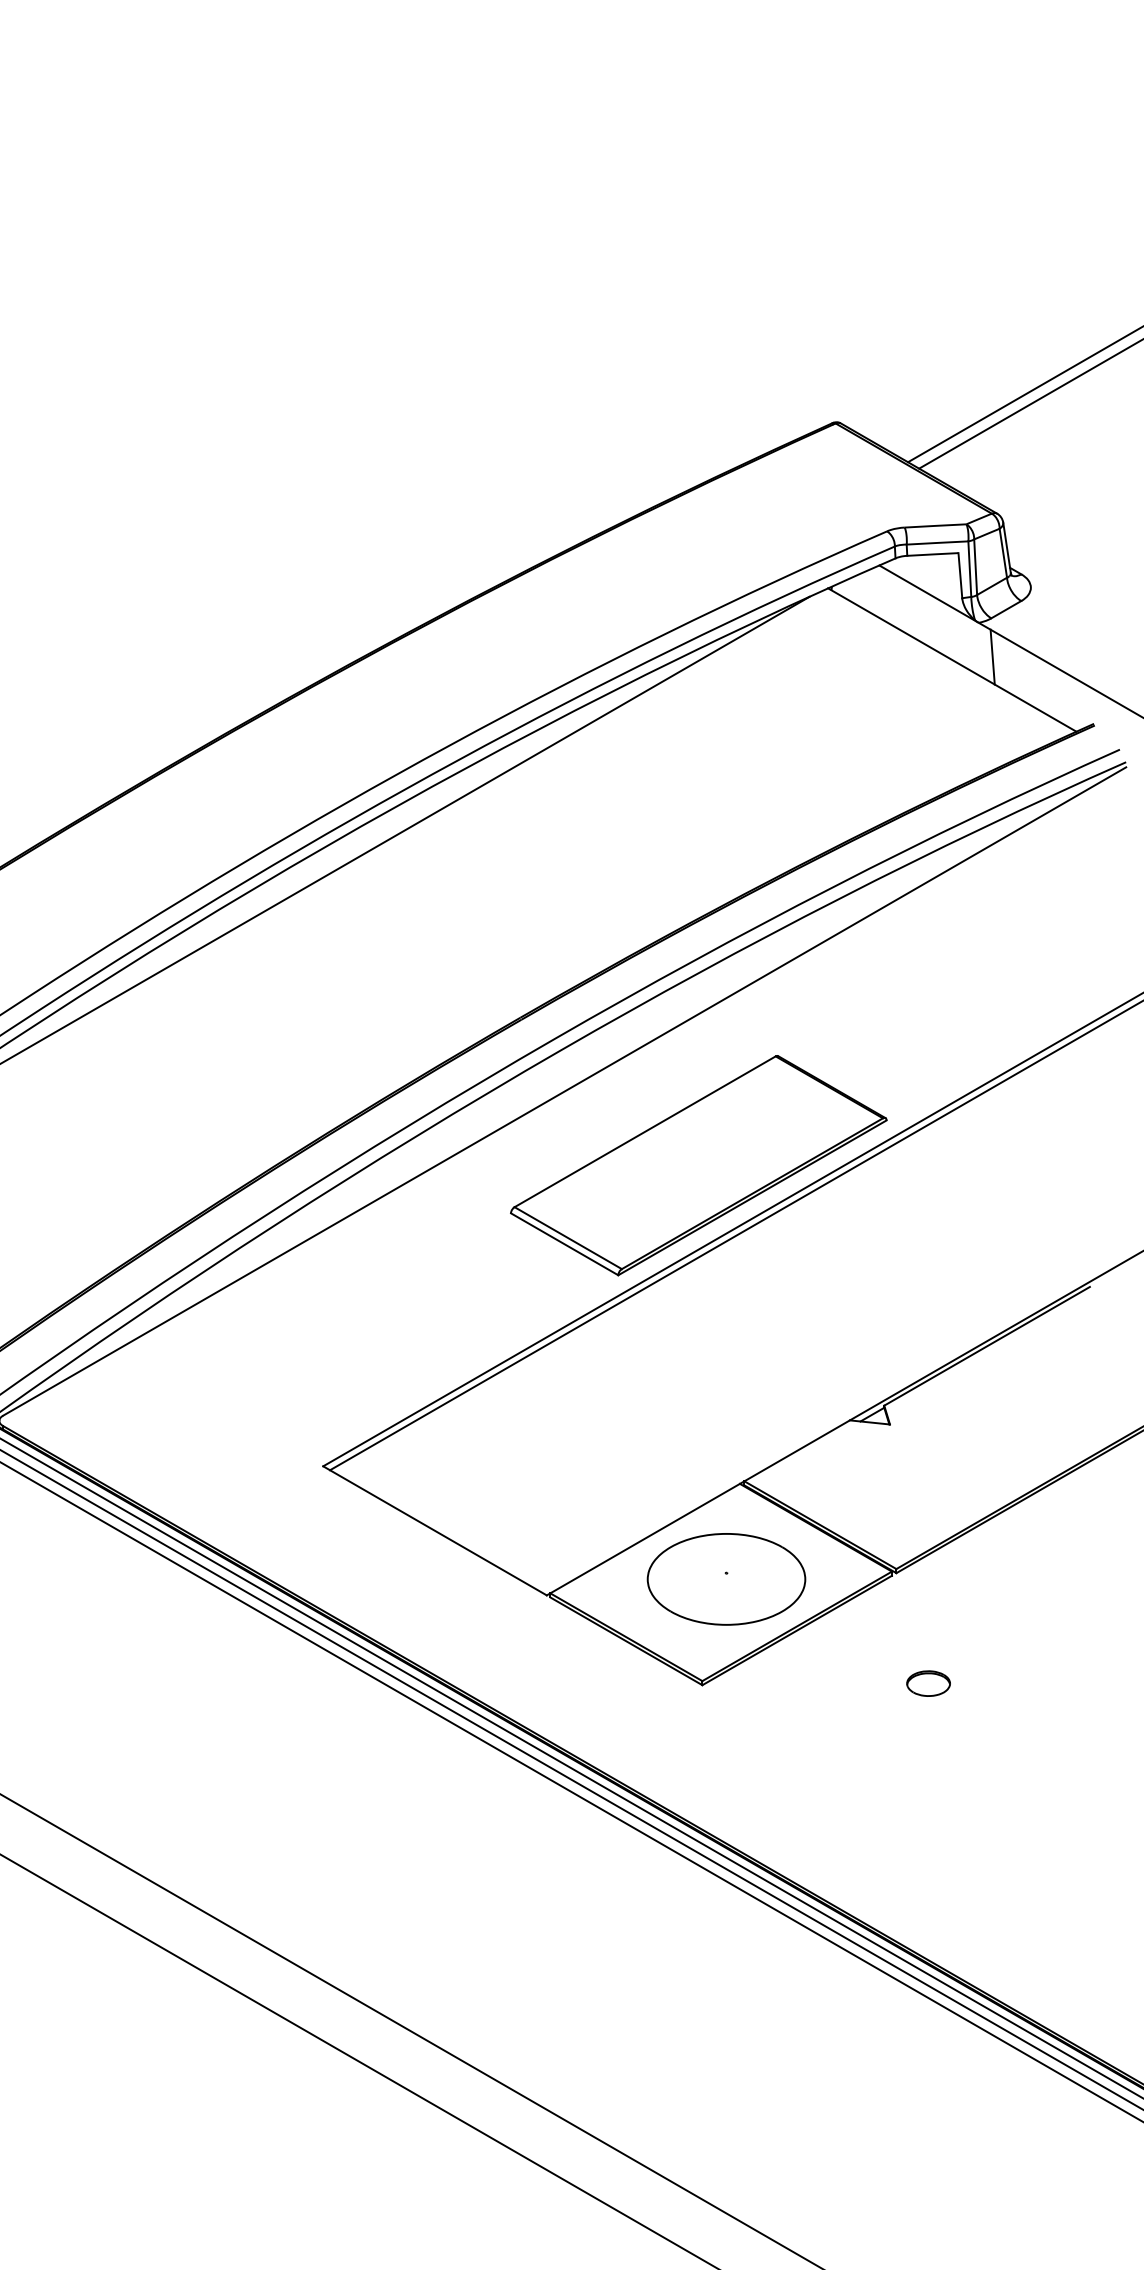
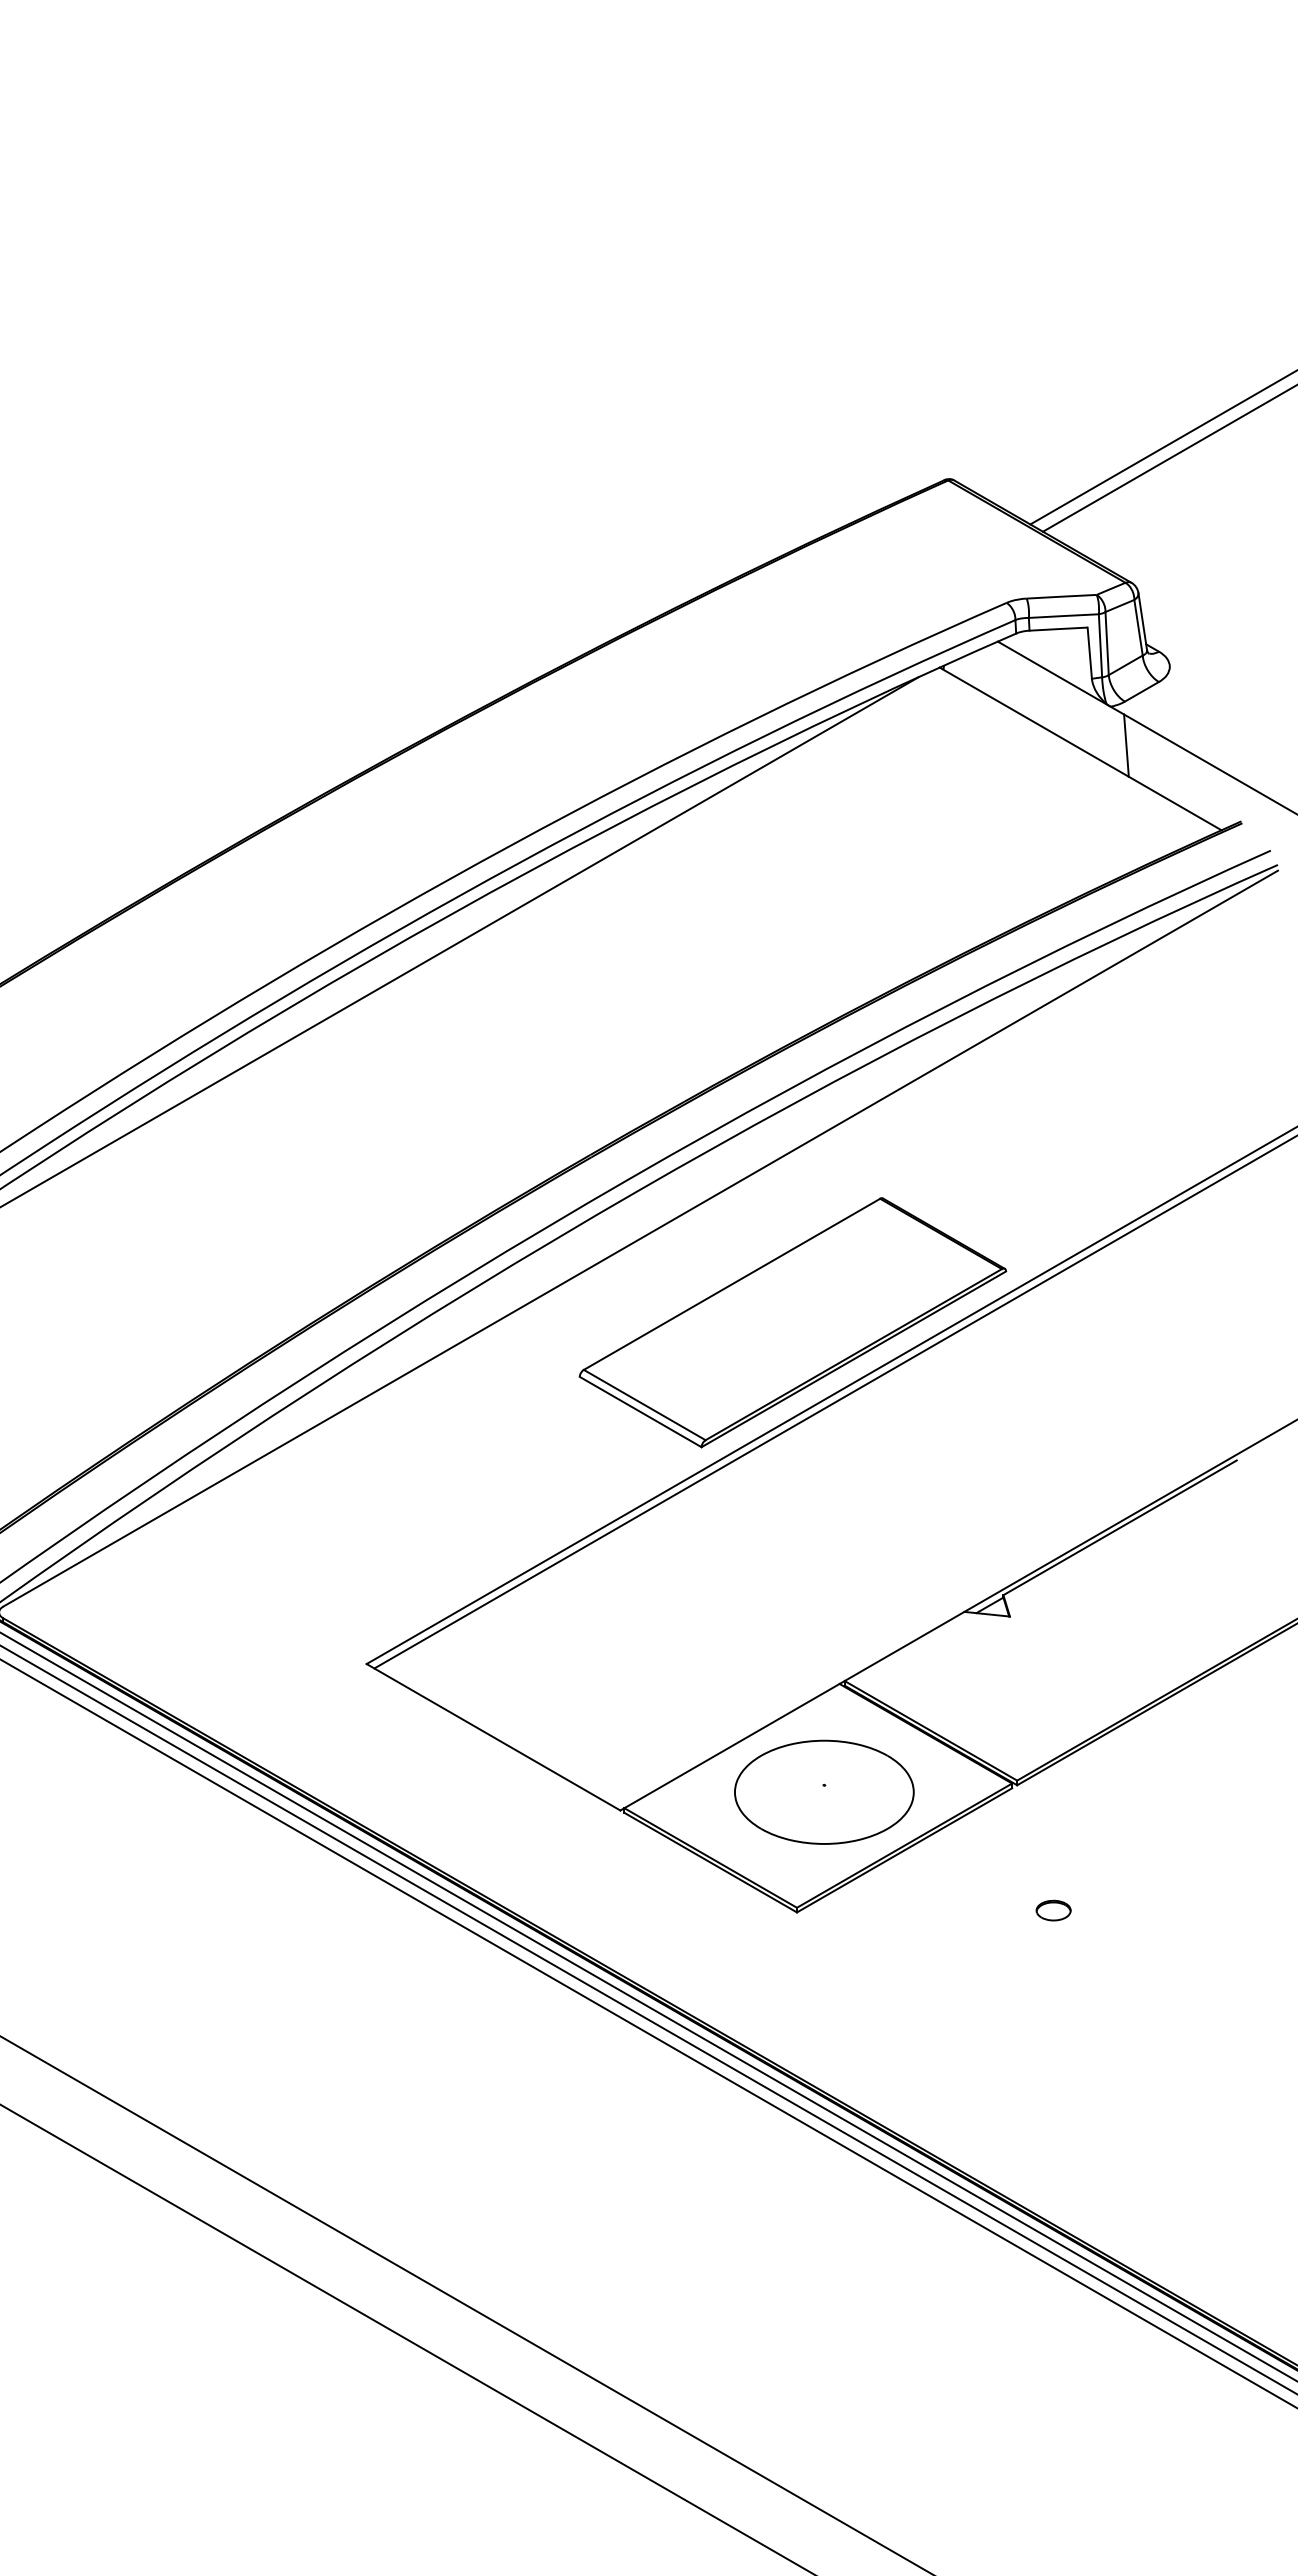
part: (928, 1683) -> (1053, 1910), size x0.7

